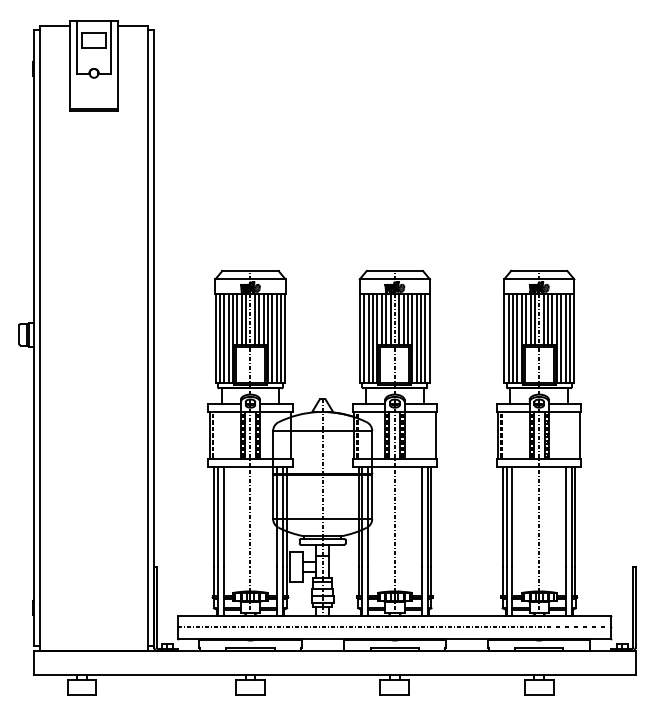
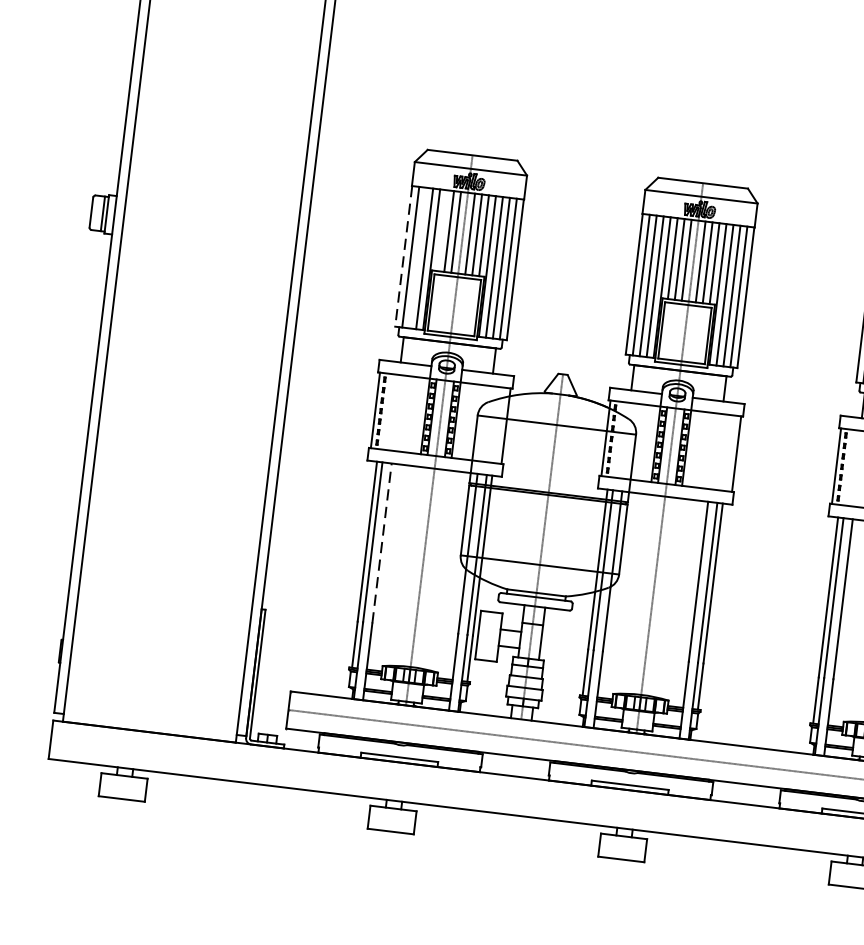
line: (237, 319) -> (442, 230), removed
line: (224, 338) -> (418, 258), removed
line: (215, 339) -> (403, 257), solid -> dashed
line: (223, 516) -> (382, 542), solid -> dashed

